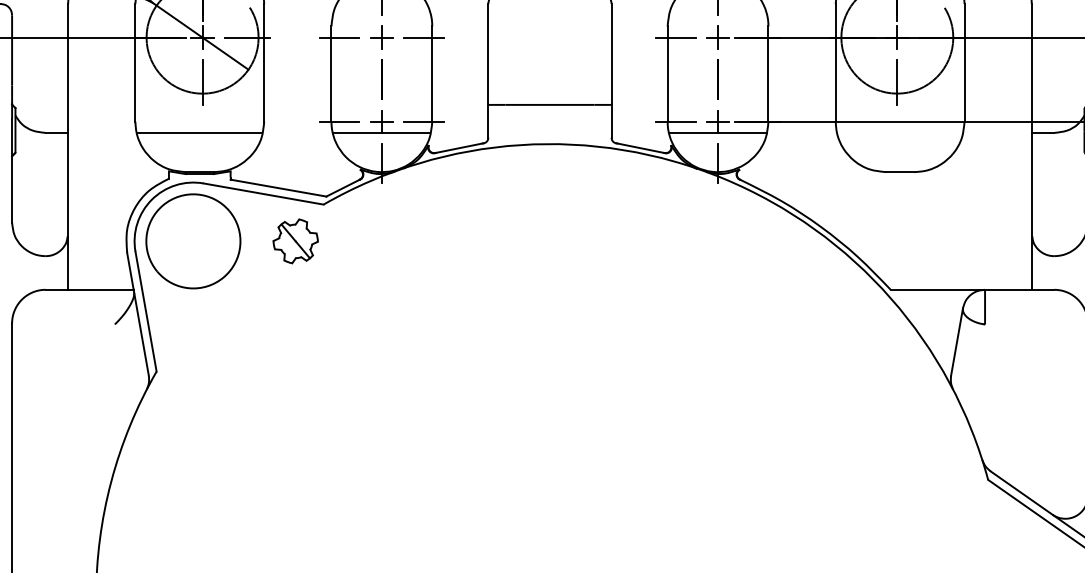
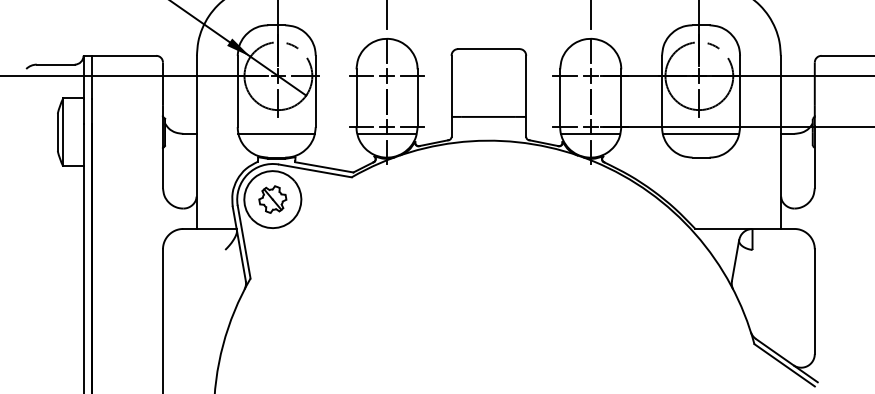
line: (899, 132) -> (700, 133), added
part: (295, 241) -> (272, 199), moved

